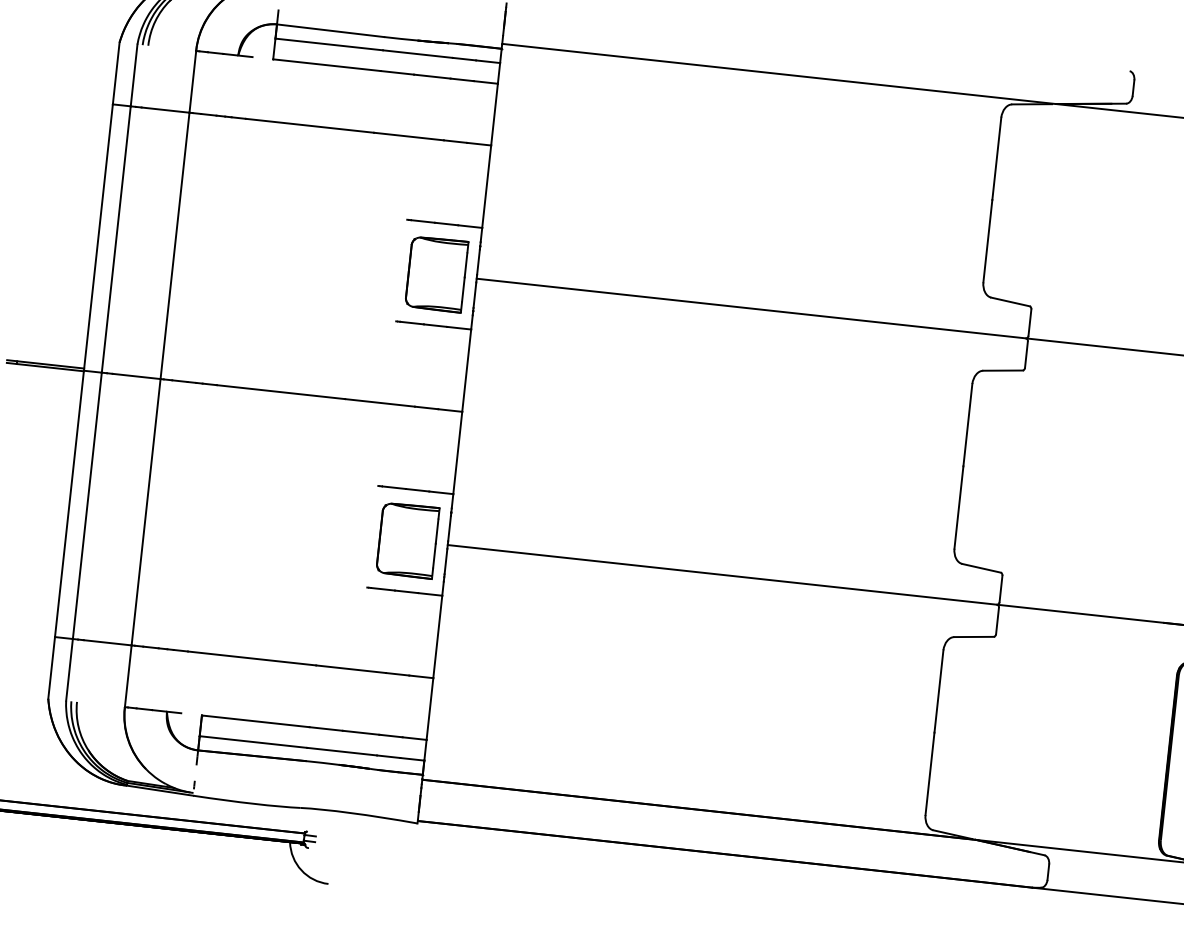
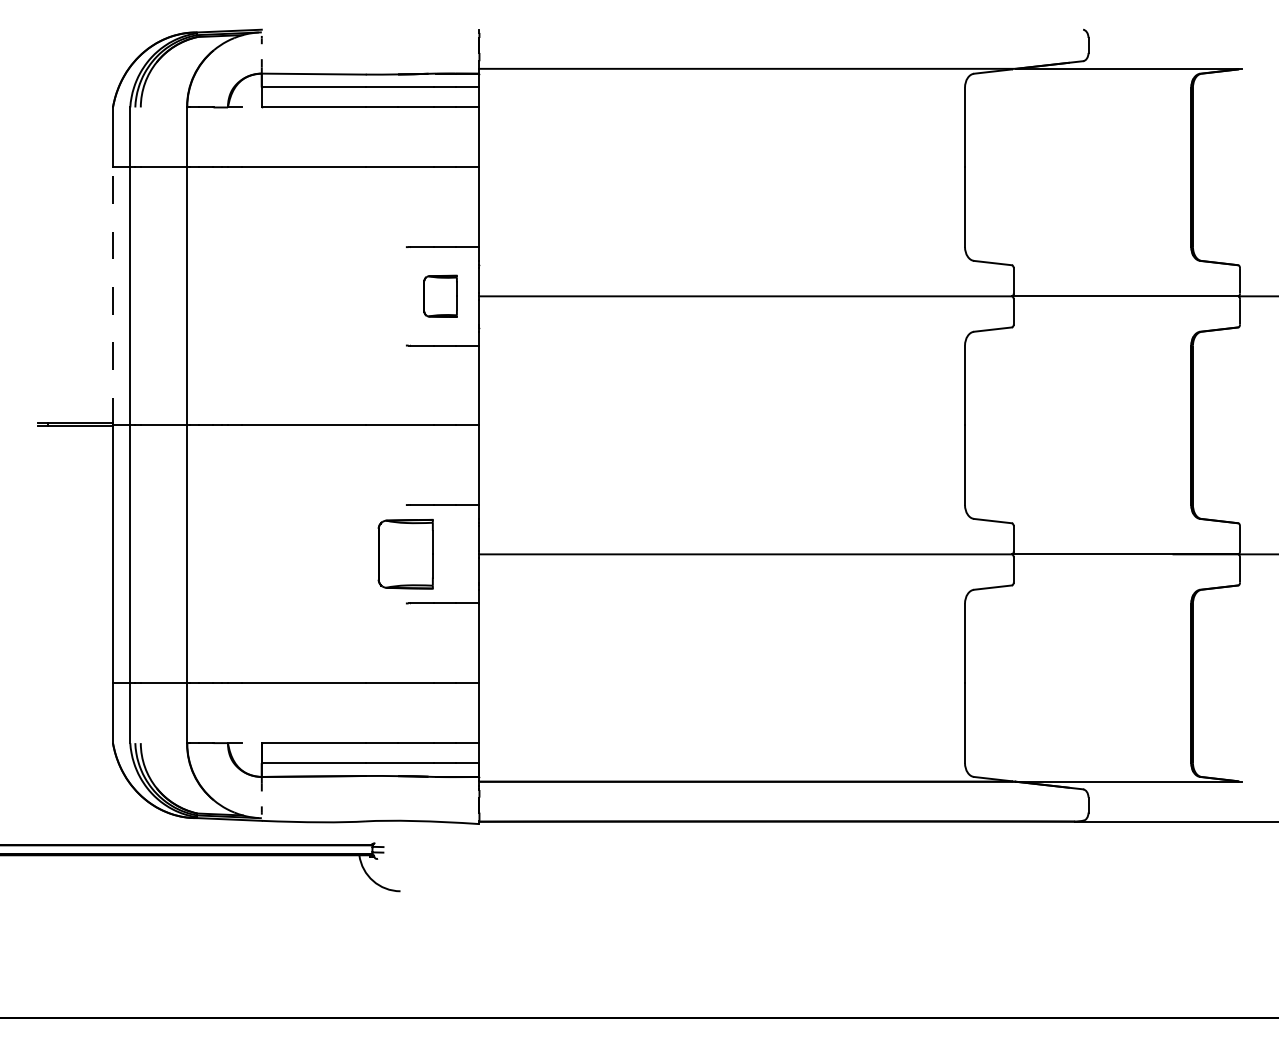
line: (98, 236) -> (112, 295), solid -> dashed
part: (436, 274) -> (440, 296), size x0.6
part: (407, 539) -> (405, 553), moved

